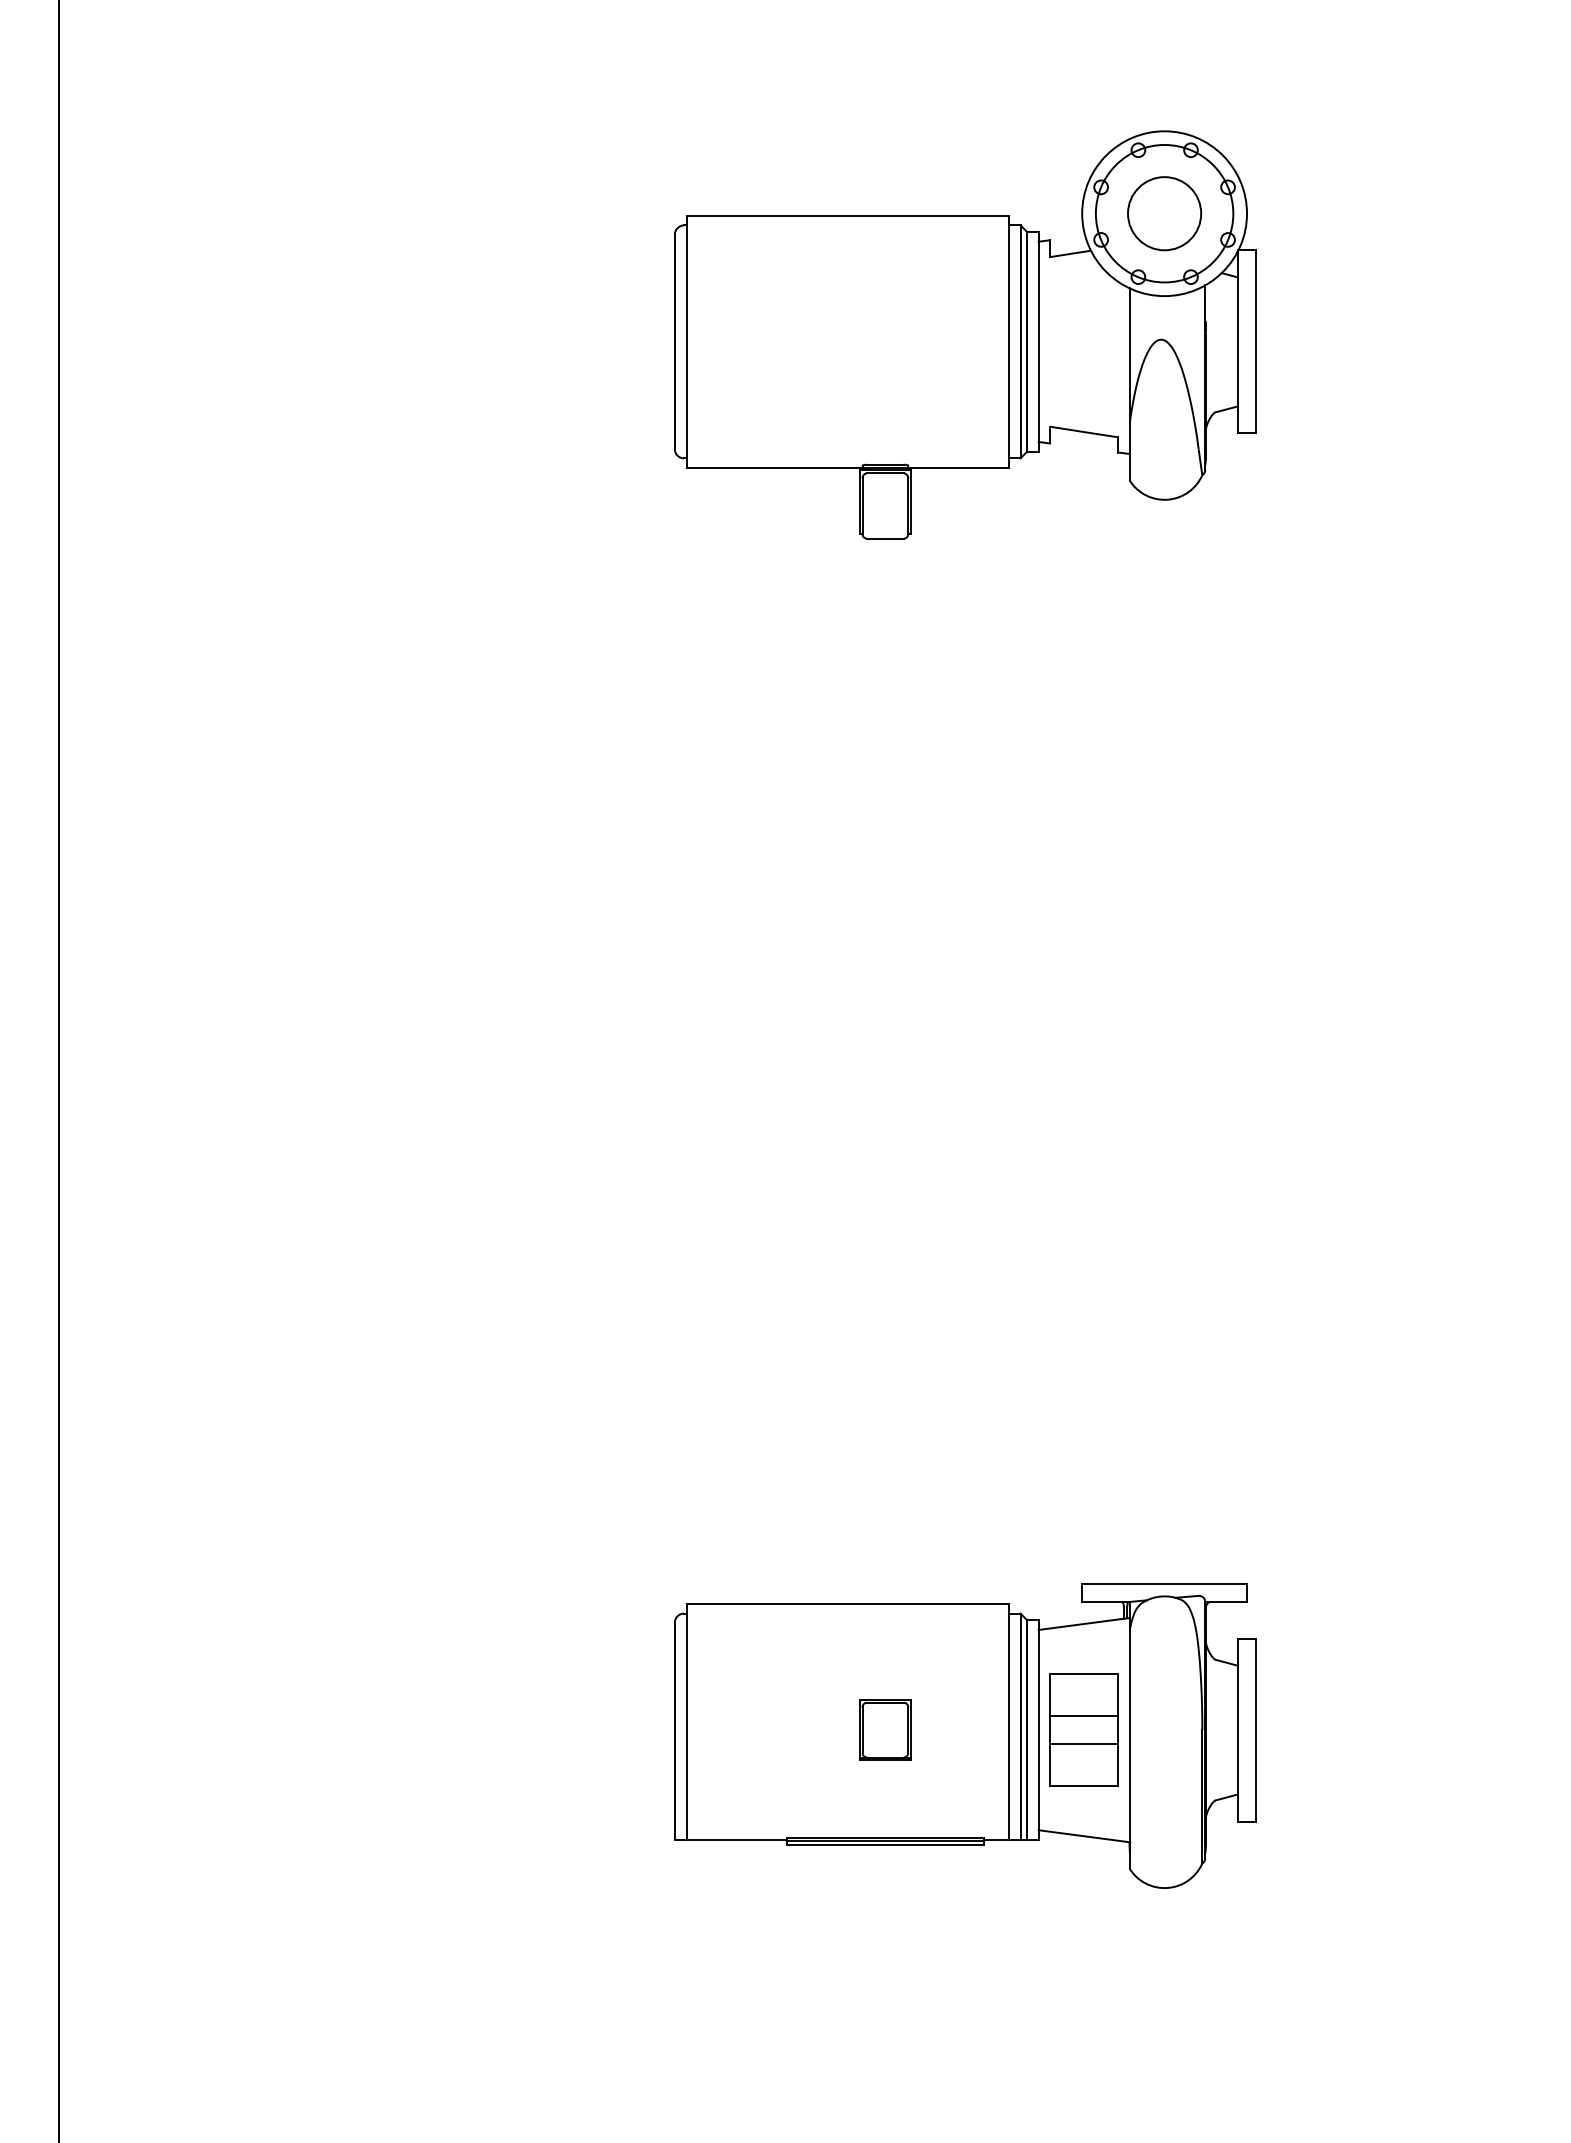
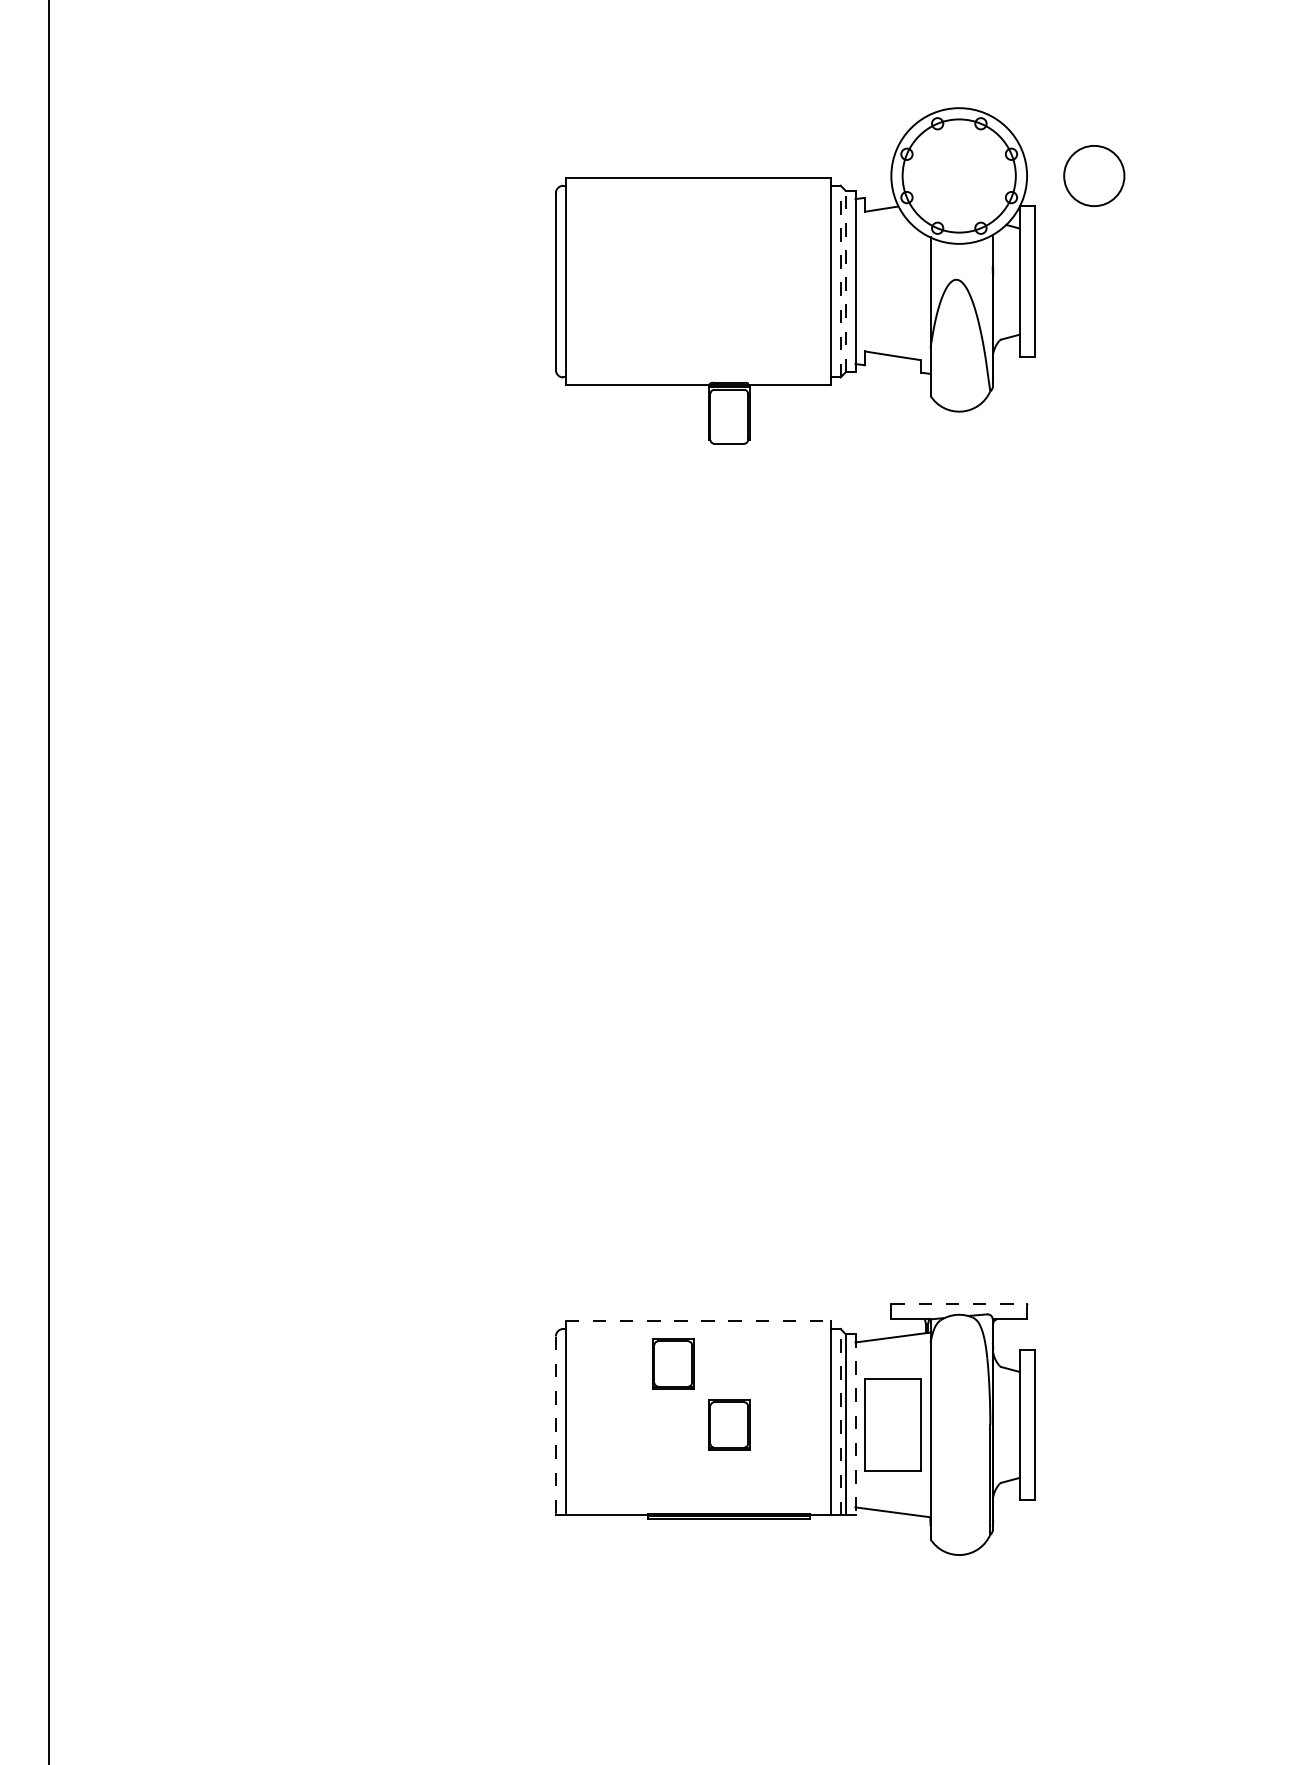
circle: (1164, 213) -> (1094, 175), moved
line: (1020, 341) -> (840, 281), solid -> dashed
line: (1026, 341) -> (845, 281), solid -> dashed
line: (1165, 1583) -> (959, 1304), solid -> dashed
line: (848, 1604) -> (698, 1321), solid -> dashed
part: (817, 1655) -> (673, 1363), added
line: (1084, 1716) -> (893, 1413), removed
line: (1020, 1726) -> (840, 1421), solid -> dashed
line: (674, 1729) -> (555, 1424), solid -> dashed
line: (1038, 1730) -> (855, 1425), solid -> dashed
line: (1084, 1743) -> (893, 1435), removed

